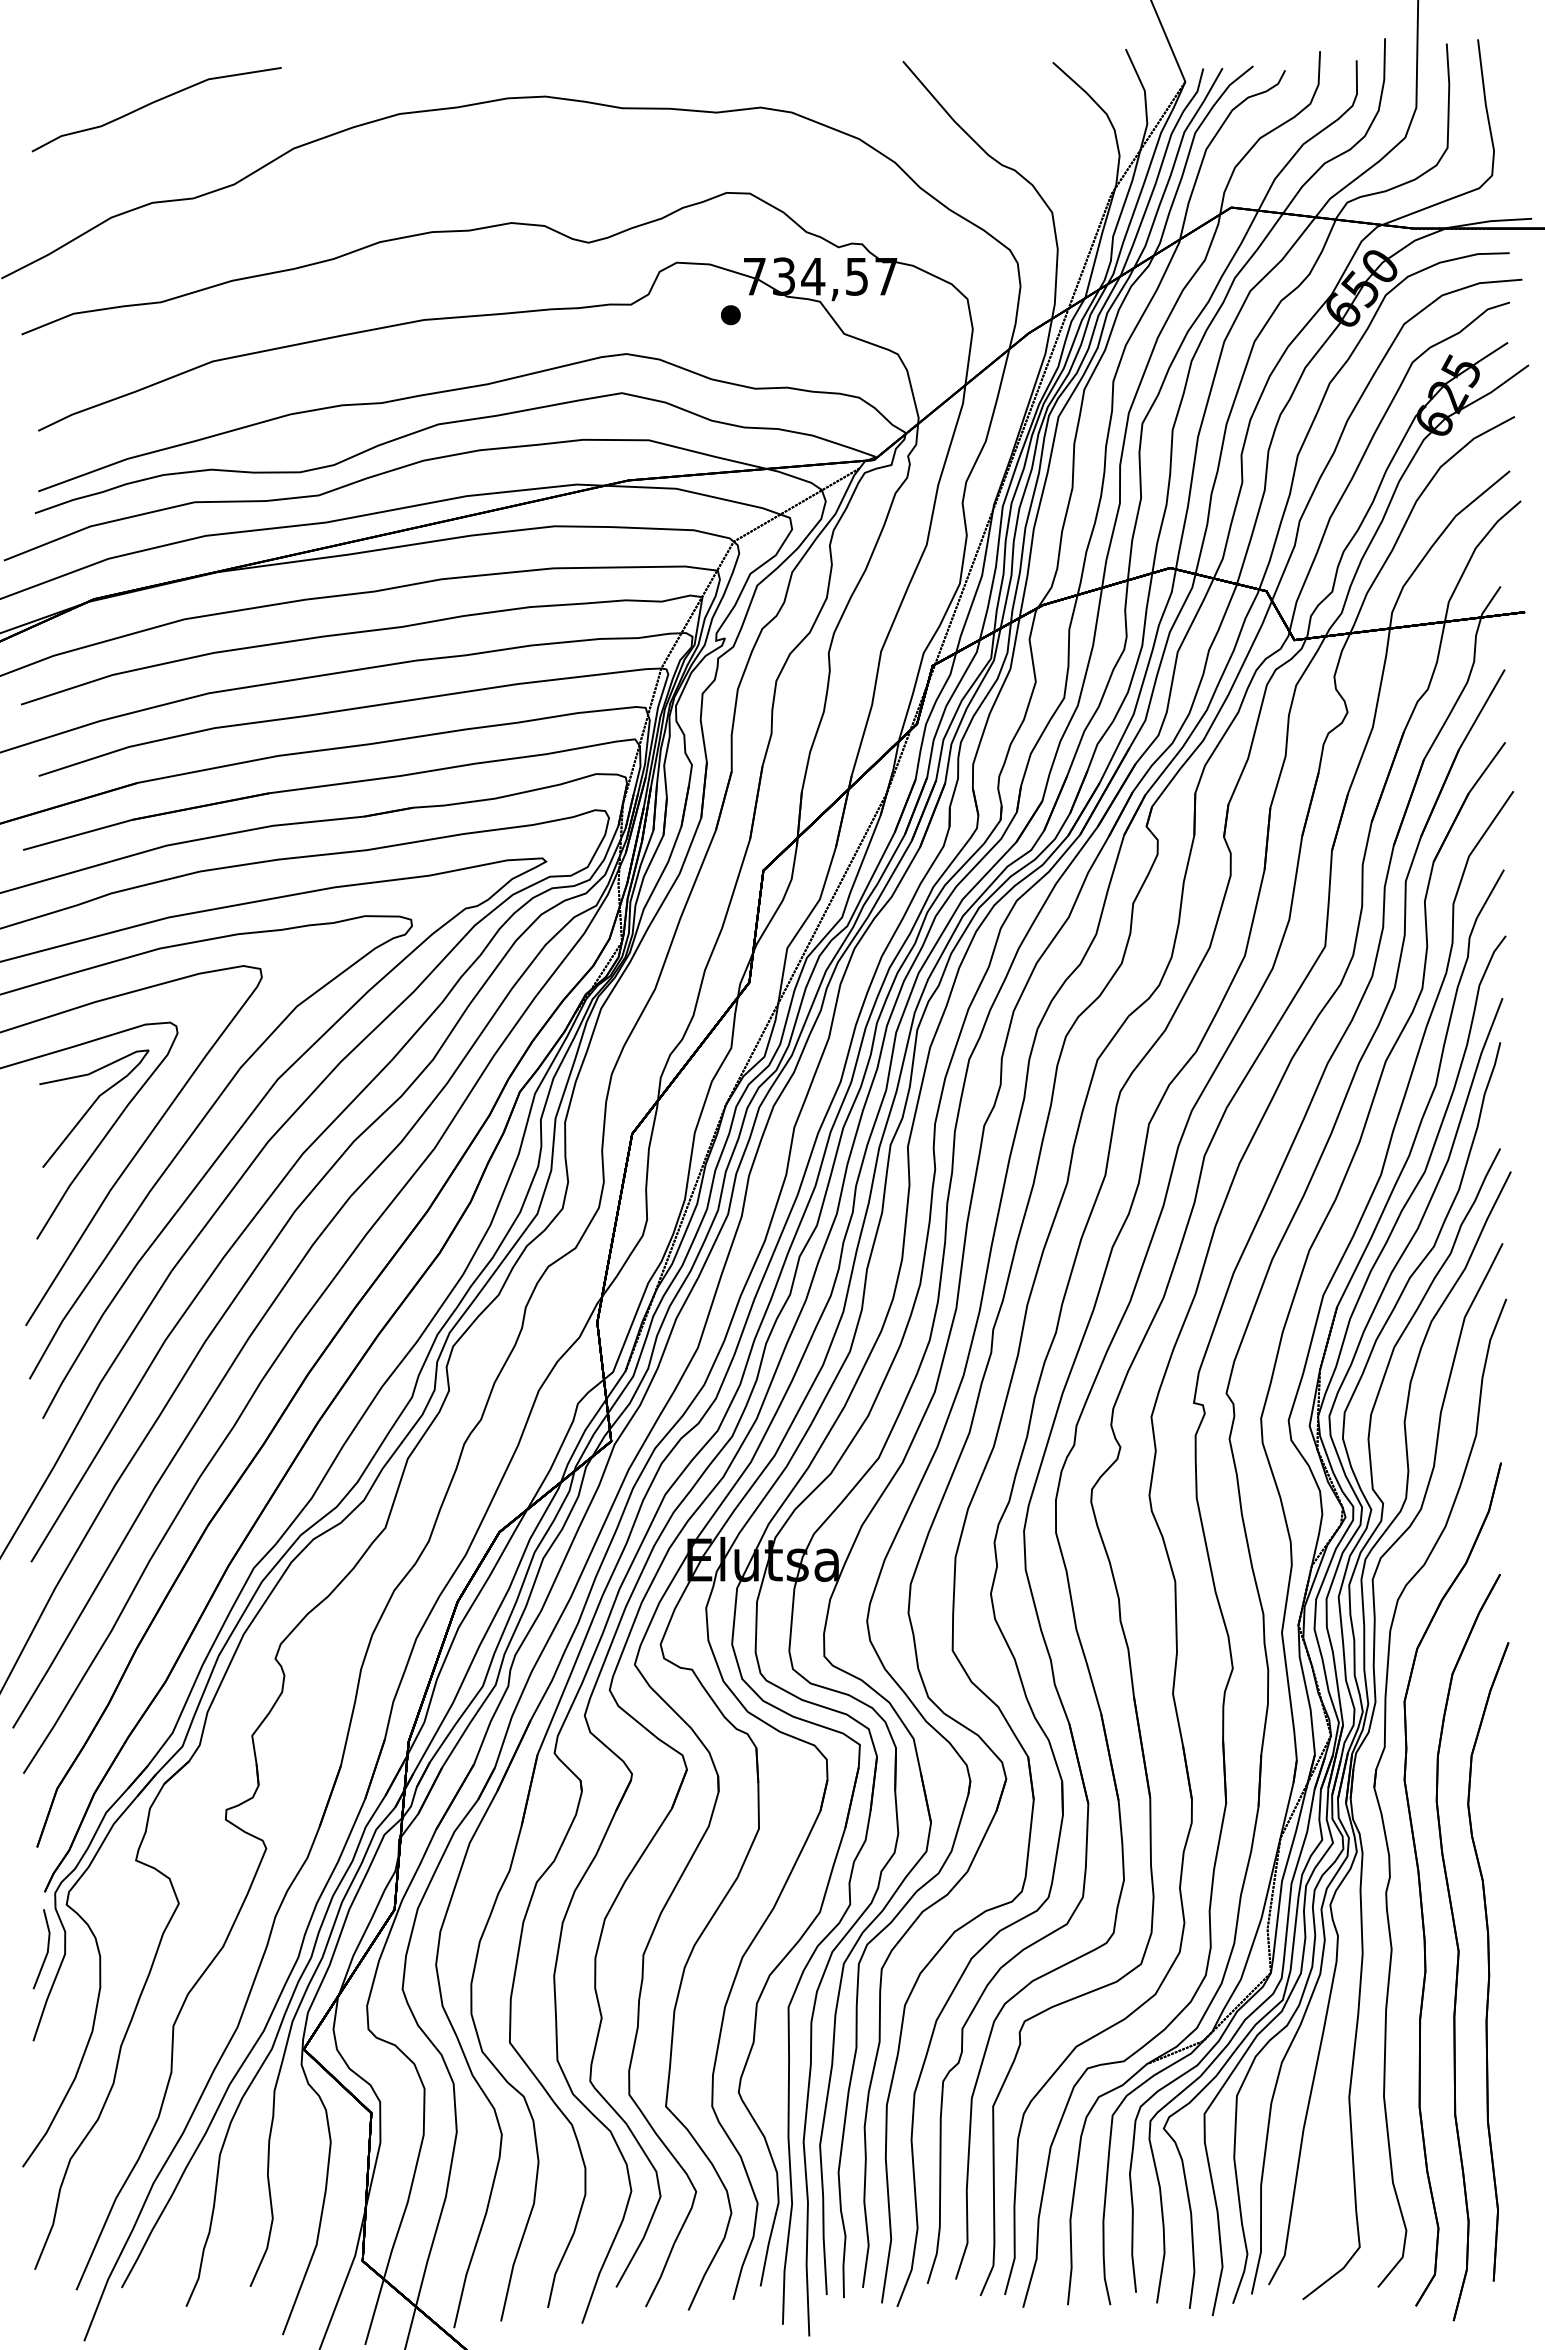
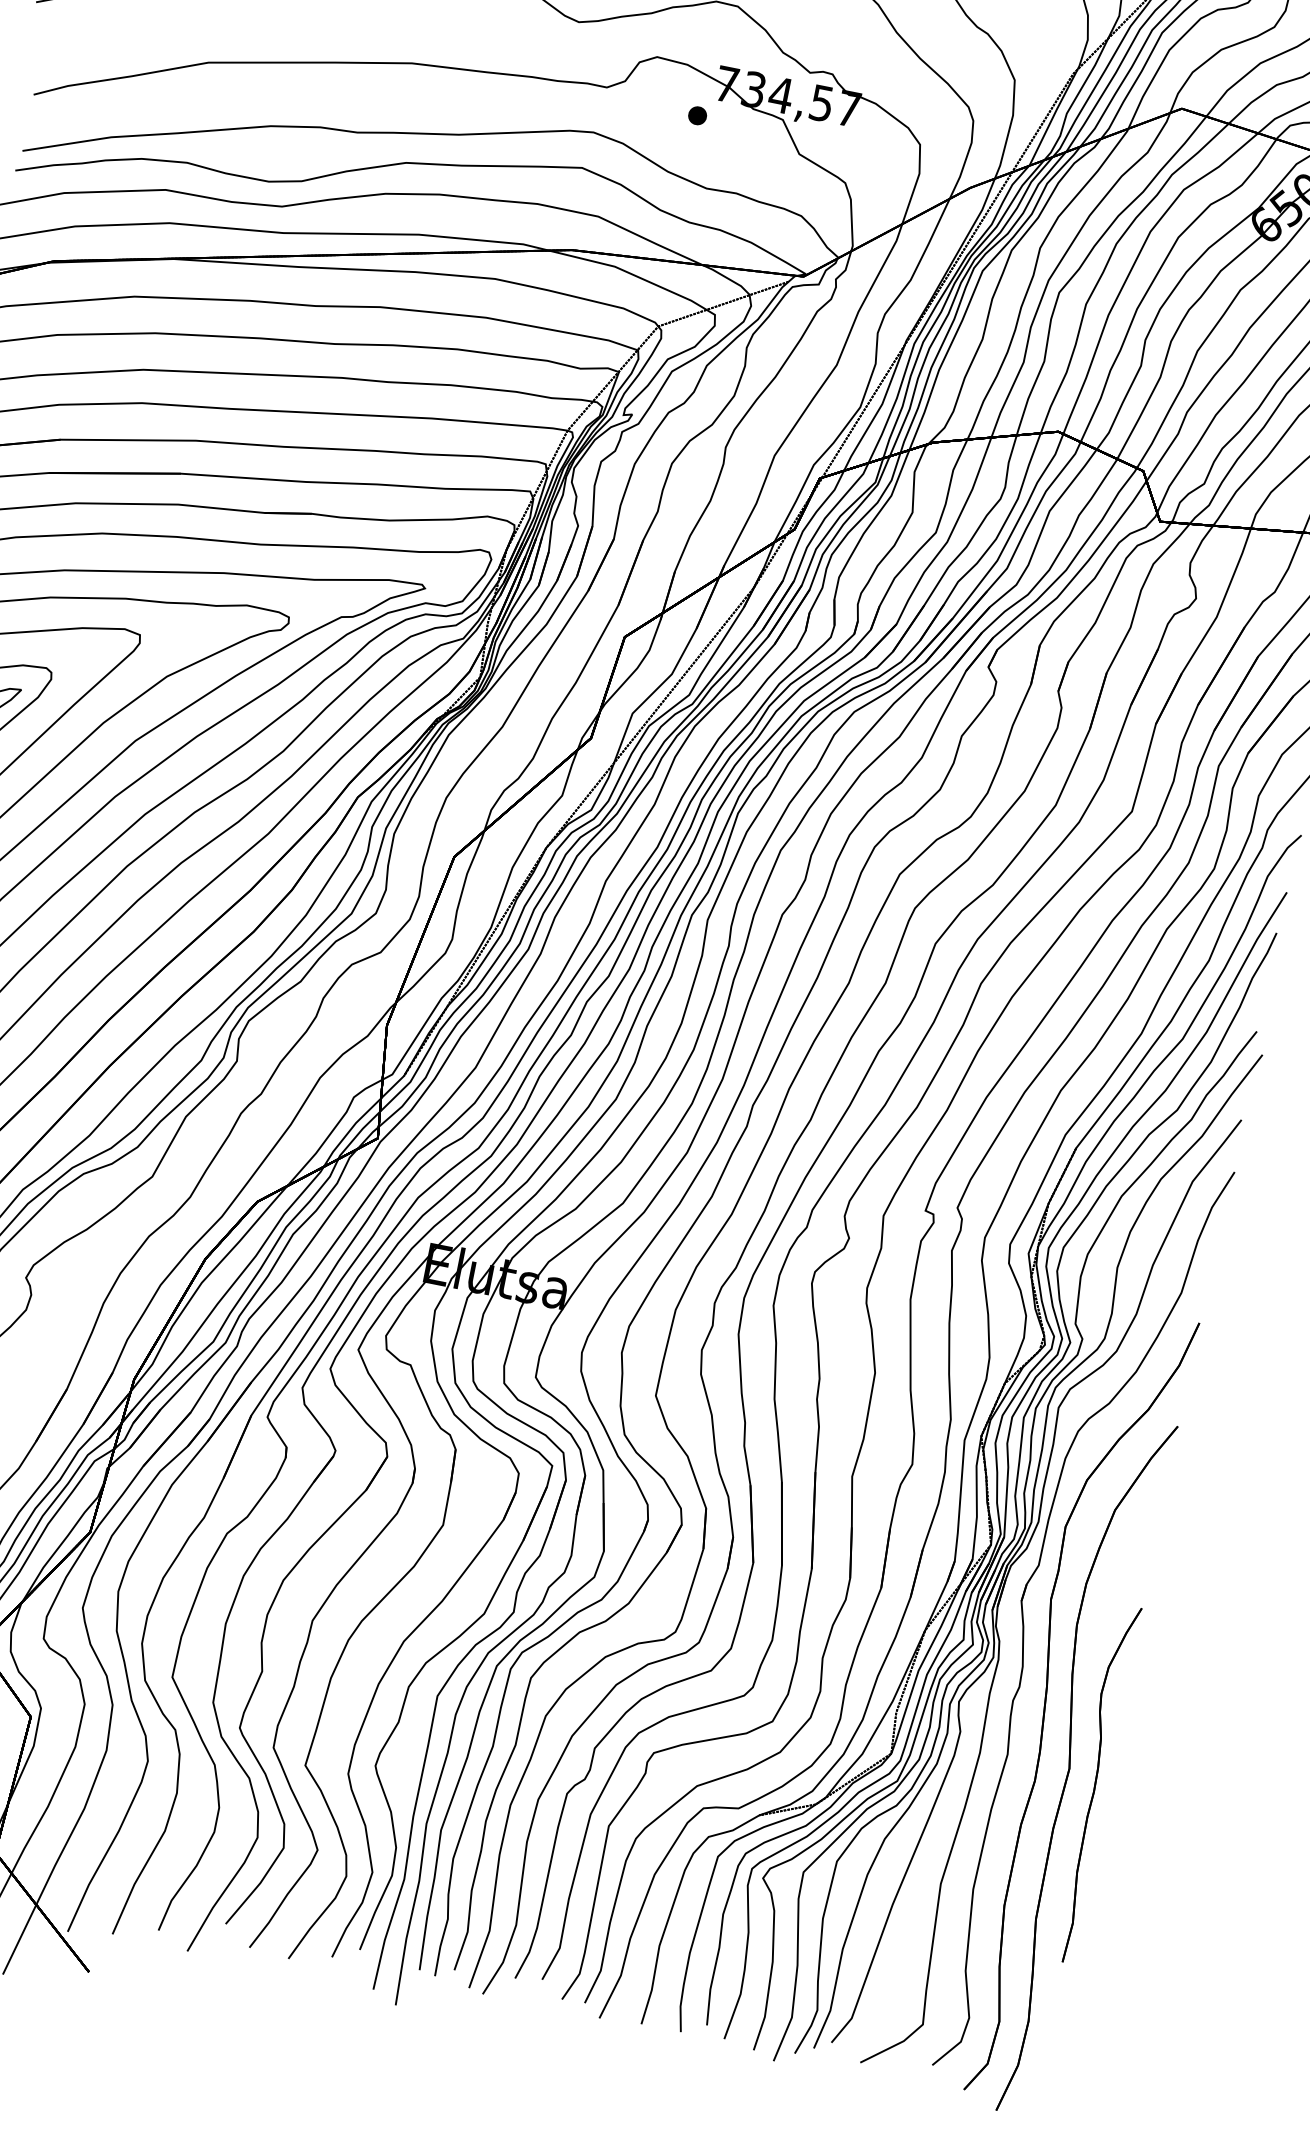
part: (1488, 1961) -> (1095, 1783), size x0.6

